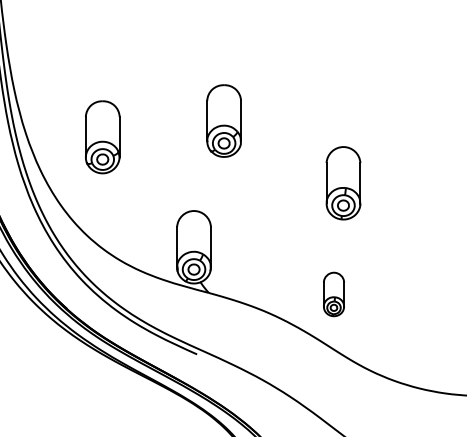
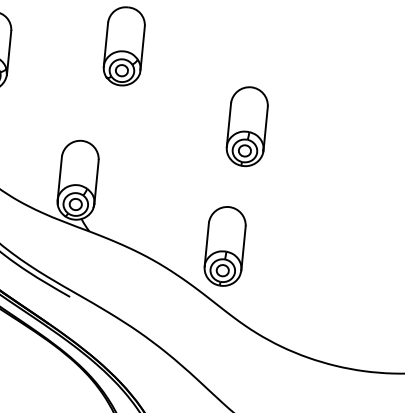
part: (333, 294) -> (224, 246), size x1.67

